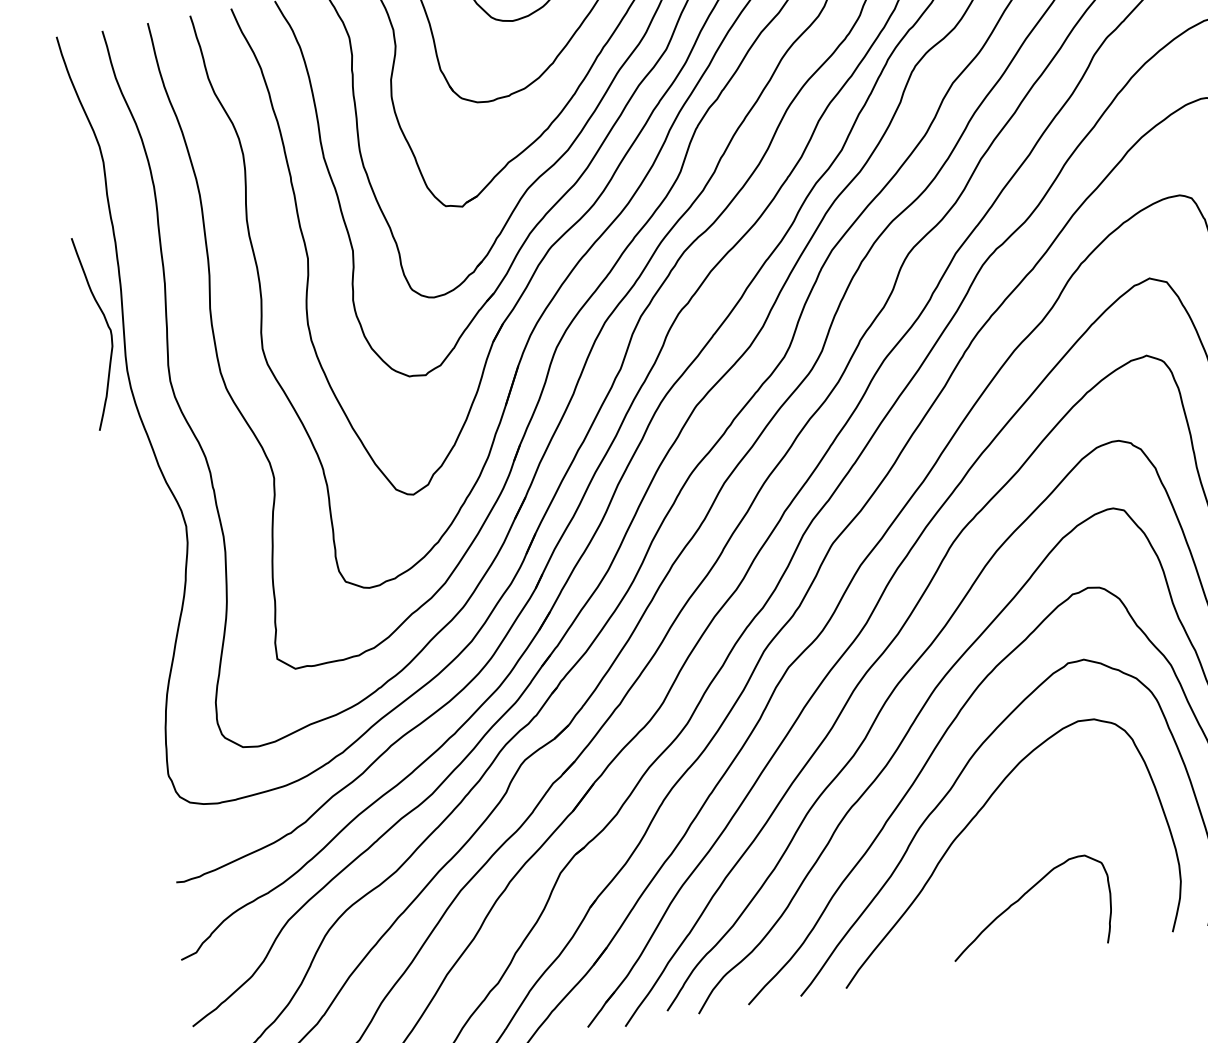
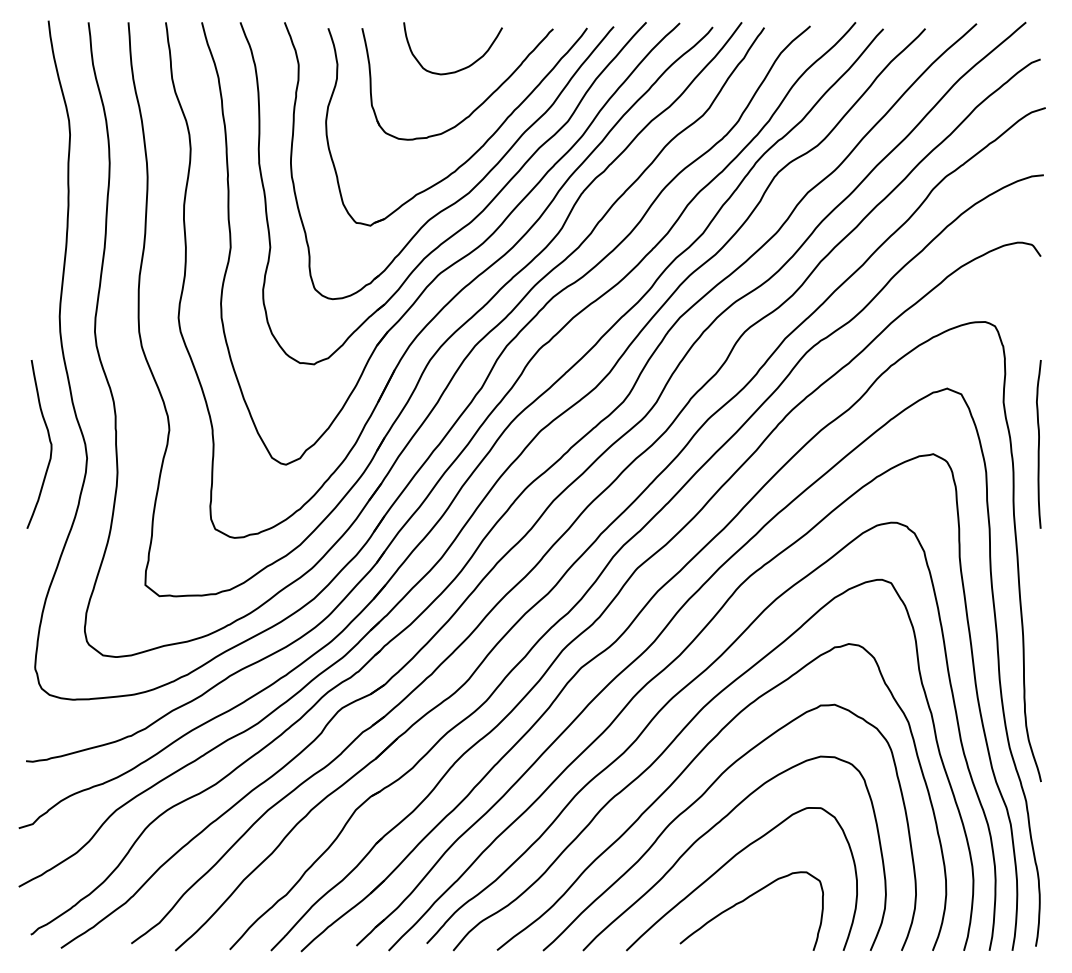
curve: (108, 328) -> (49, 442), moved
curve: (992, 862) -> (726, 864), added

